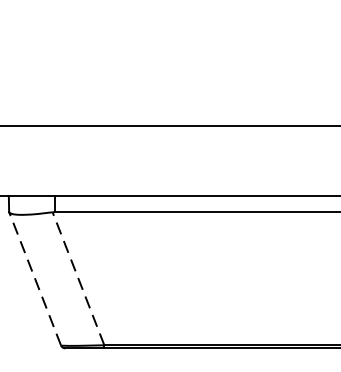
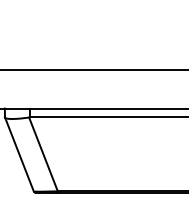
line: (35, 278) -> (19, 154), dashed -> solid
line: (78, 278) -> (43, 154), dashed -> solid

